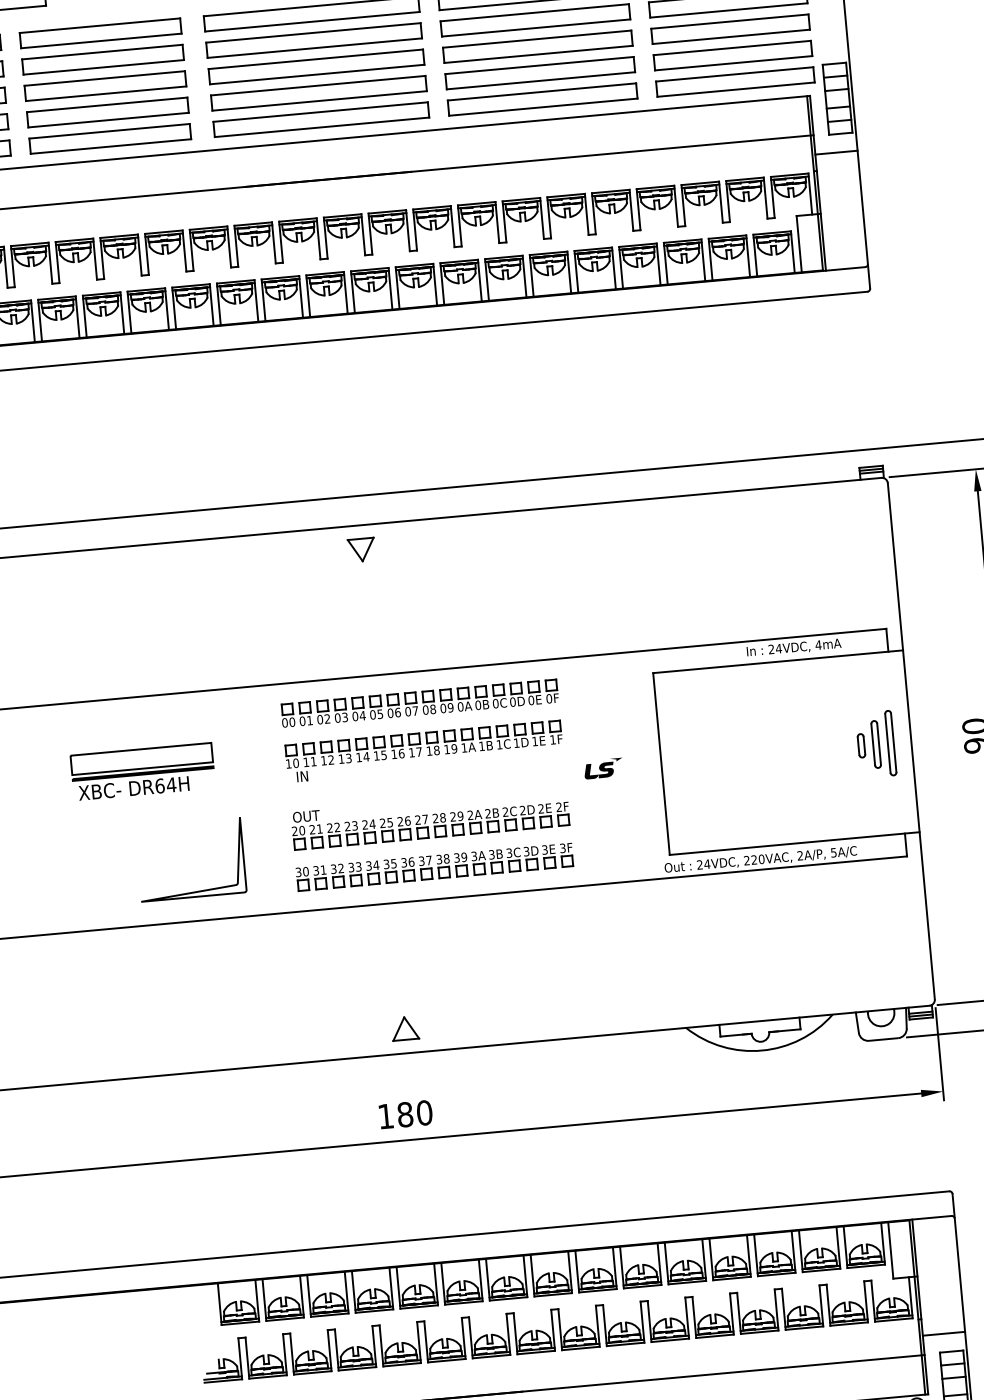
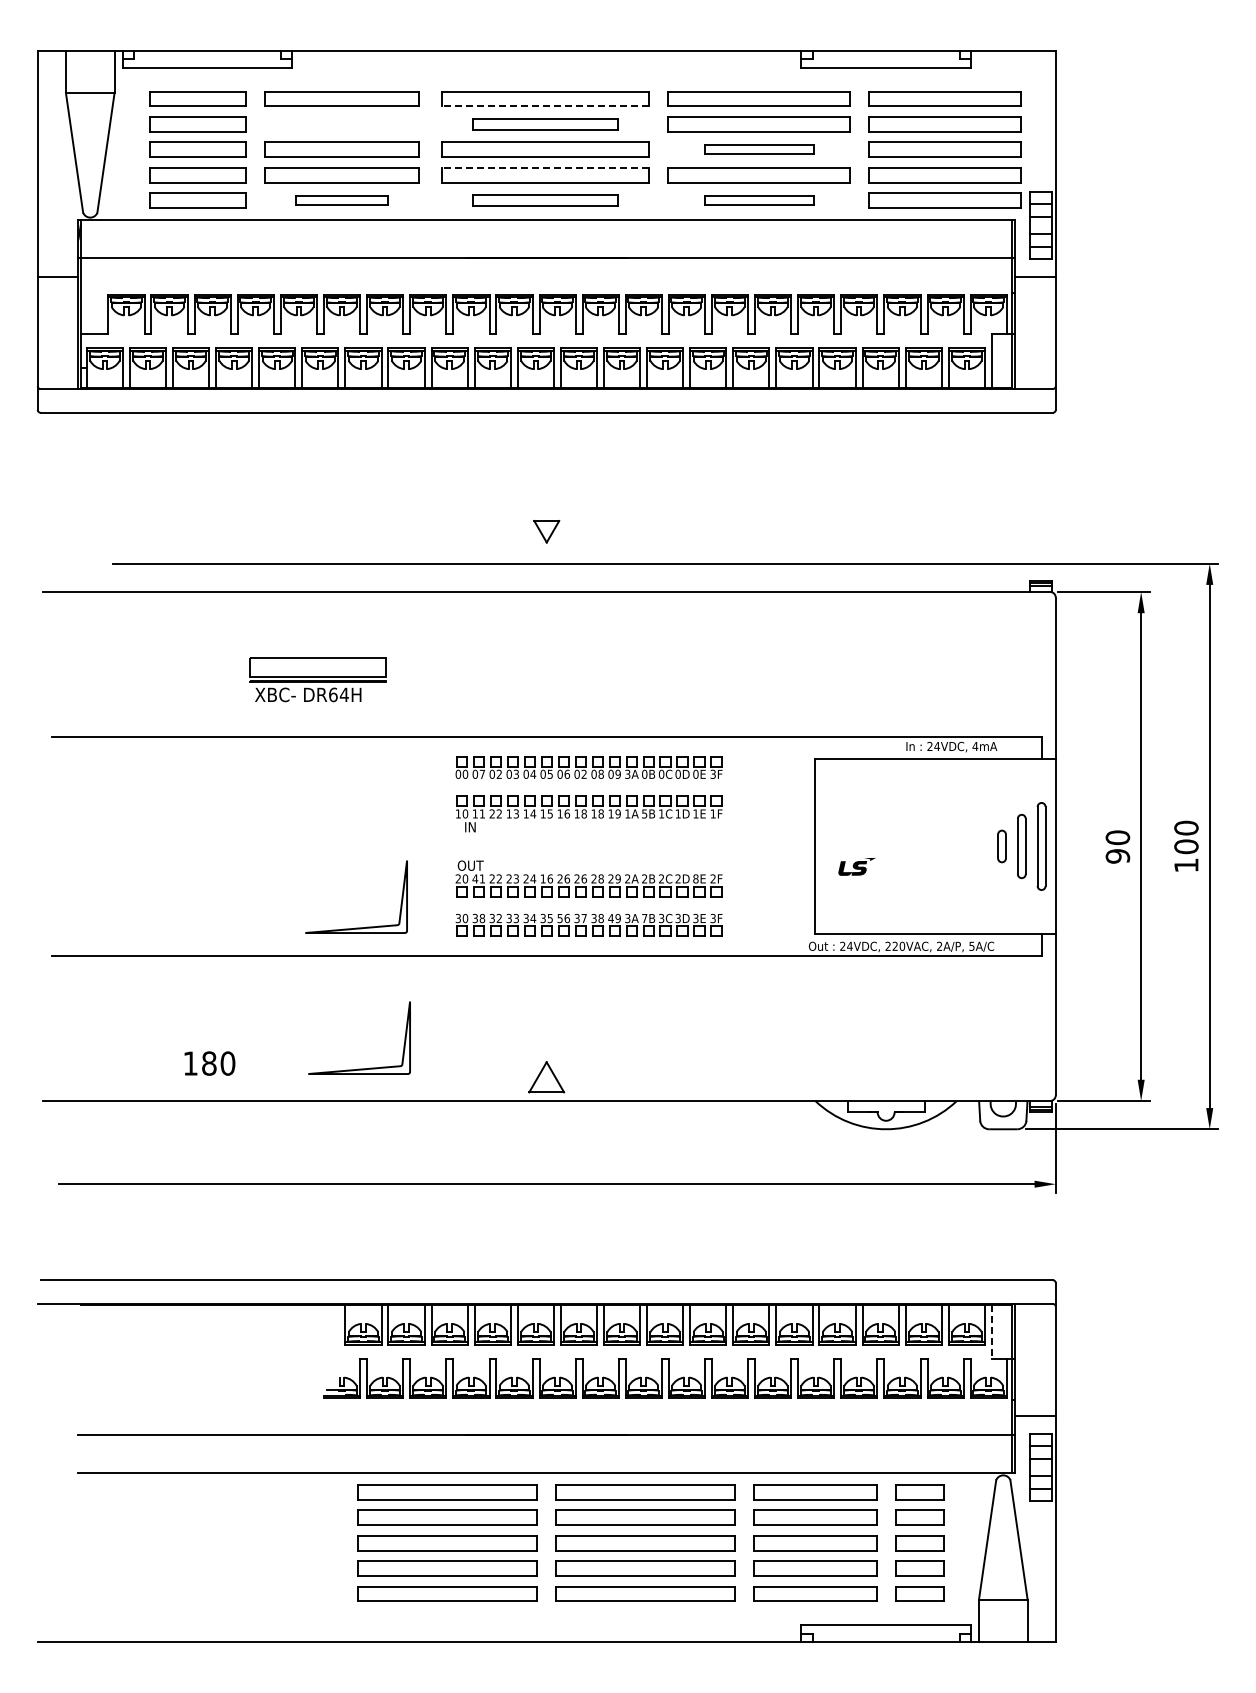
line: (312, 22) -> (545, 106), solid -> dashed
part: (314, 40) -> (545, 124), size x0.7
part: (537, 46) -> (758, 149), size x0.6
part: (102, 59) -> (341, 124), removed
line: (318, 85) -> (545, 167), solid -> dashed
part: (542, 99) -> (758, 200), size x0.6
part: (321, 119) -> (545, 200), size x0.7
part: (109, 138) -> (341, 200), size x0.6
part: (361, 549) -> (546, 531), moved
text: (548, 697) -> (712, 773), 0F -> 3F
text: (460, 706) -> (627, 773), 0A -> 3A
text: (414, 710) -> (583, 773), 07 -> 02
text: (308, 719) -> (481, 773), 01 -> 07
part: (875, 744) -> (1021, 846), size x1.4
text: (481, 745) -> (644, 813), 1B -> 5B
text: (418, 751) -> (583, 813), 17 -> 18
text: (323, 760) -> (491, 813), 12 -> 22
part: (602, 768) -> (856, 866), moved
part: (142, 771) -> (317, 679), moved
text: (540, 808) -> (695, 878), 2E -> 8E
text: (424, 819) -> (583, 878), 27 -> 26
text: (386, 822) -> (546, 878), 25 -> 16
text: (312, 829) -> (475, 878), 21 -> 41
text: (491, 854) -> (644, 918), 3B -> 7B
text: (456, 857) -> (610, 918), 39 -> 49
text: (403, 861) -> (559, 917), 36 -> 56
text: (323, 870) -> (482, 918), 31 -> 38
part: (404, 1027) -> (546, 1076), size x1.4
part: (210, 1037) -> (359, 1068), added
text: (405, 1114) -> (209, 1063), moved
line: (890, 1251) -> (991, 1332), solid -> dashed

